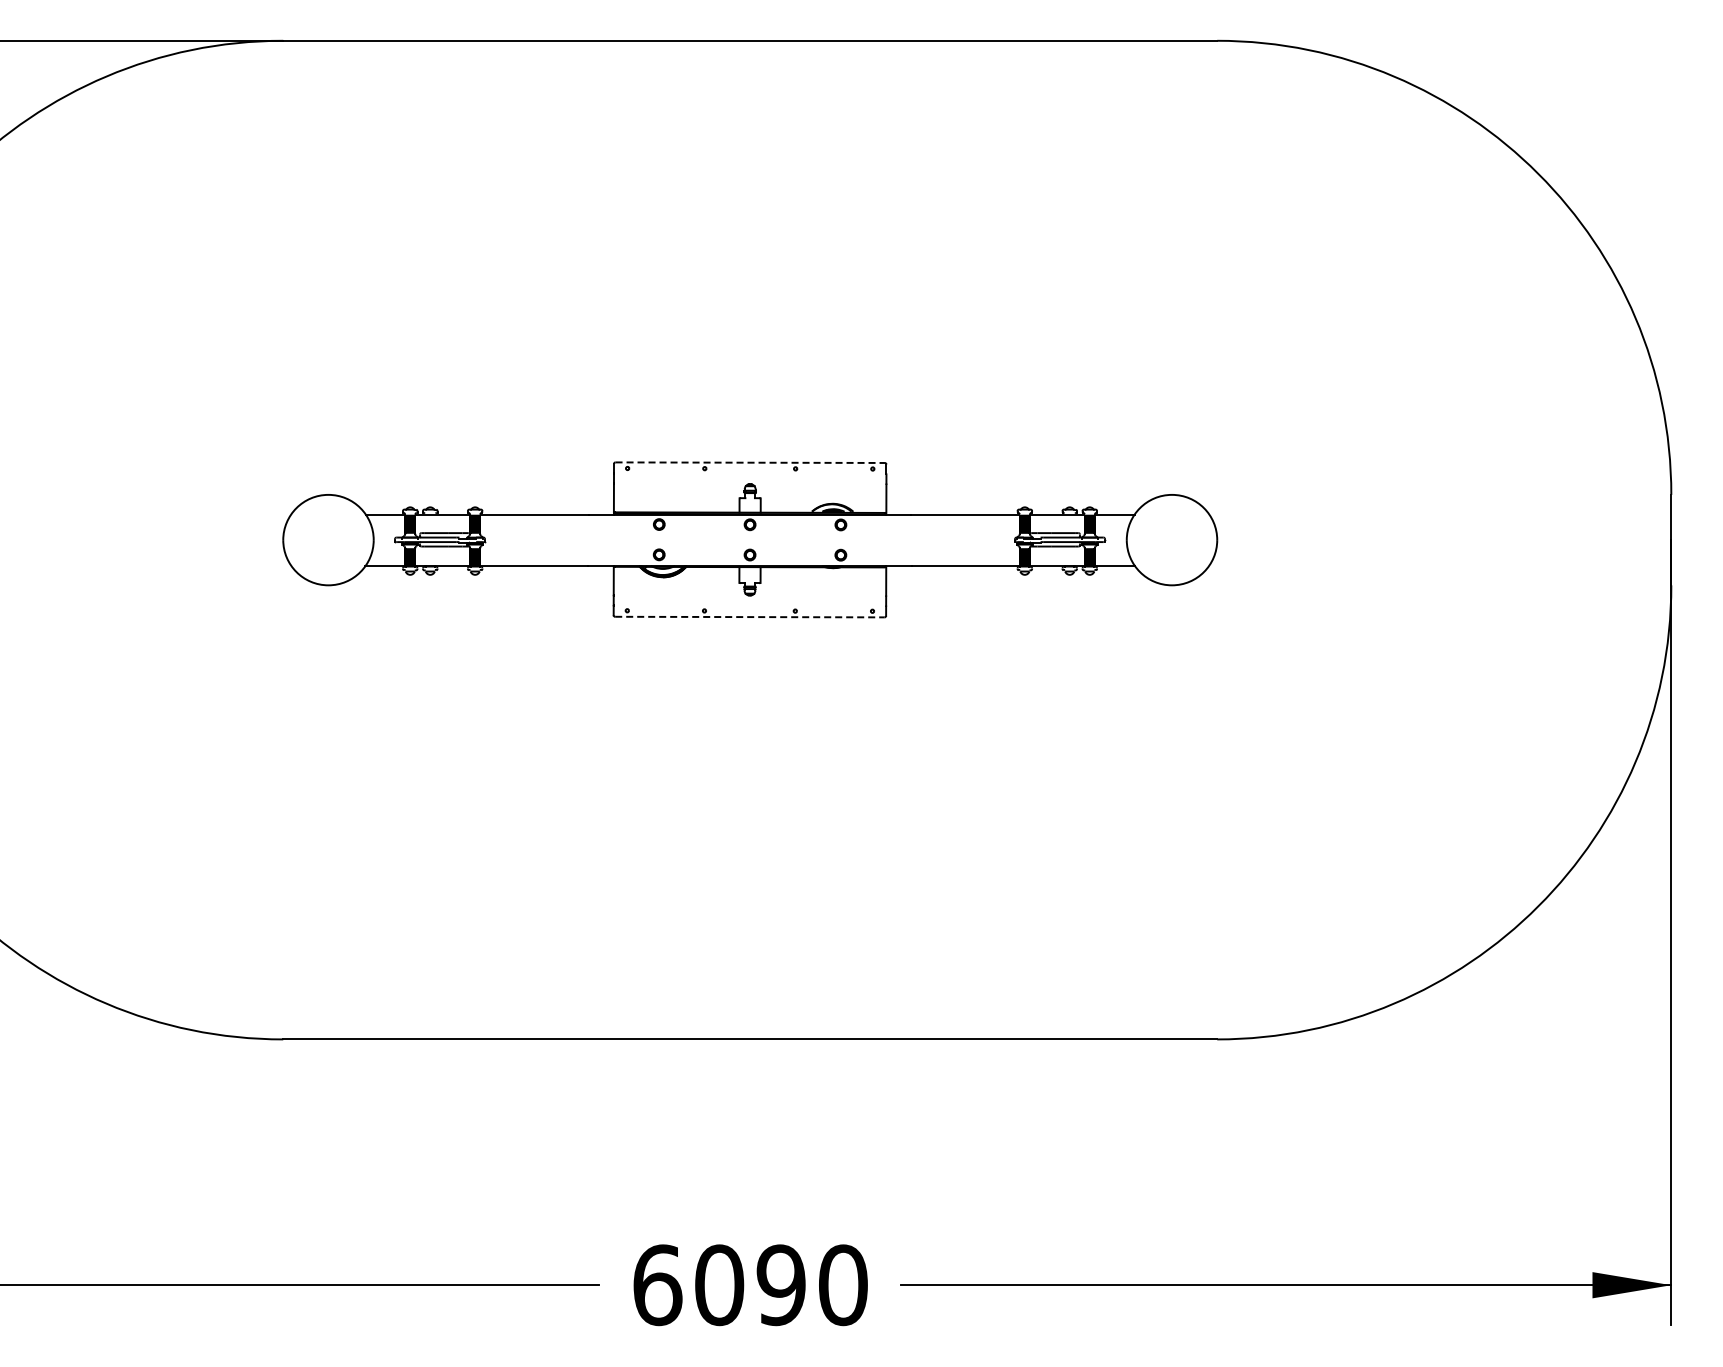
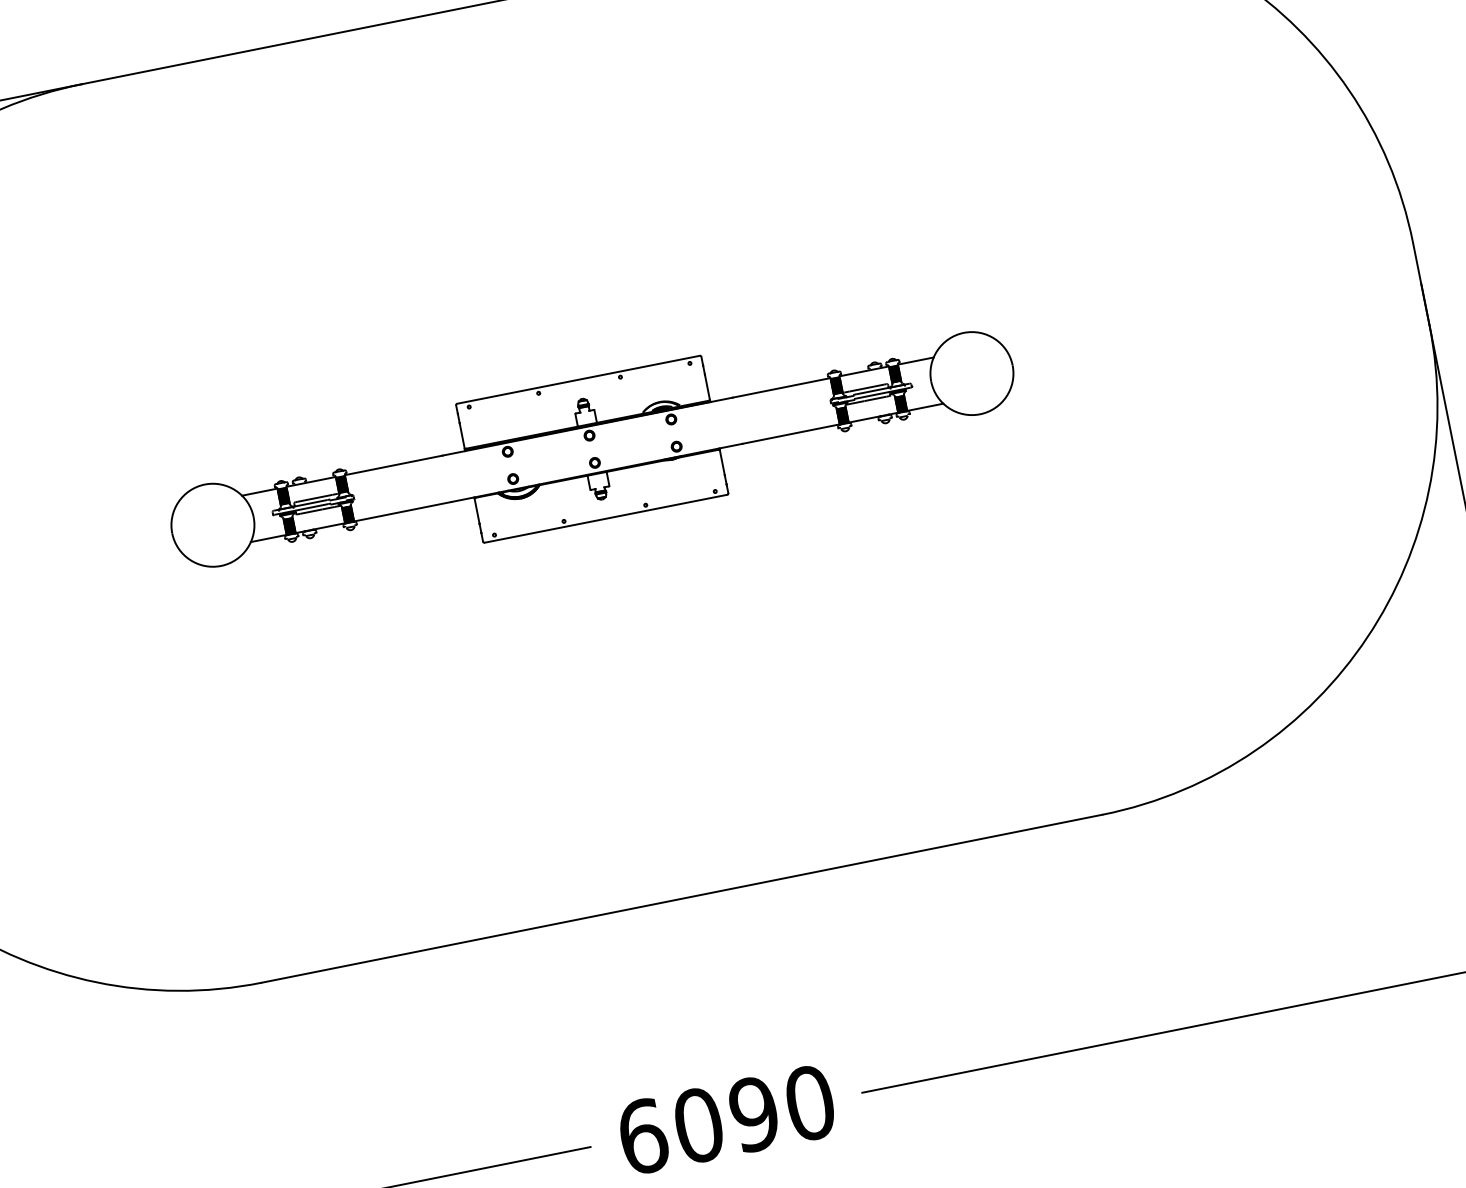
line: (750, 462) -> (578, 379), dashed -> solid
line: (749, 617) -> (605, 519), dashed -> solid

